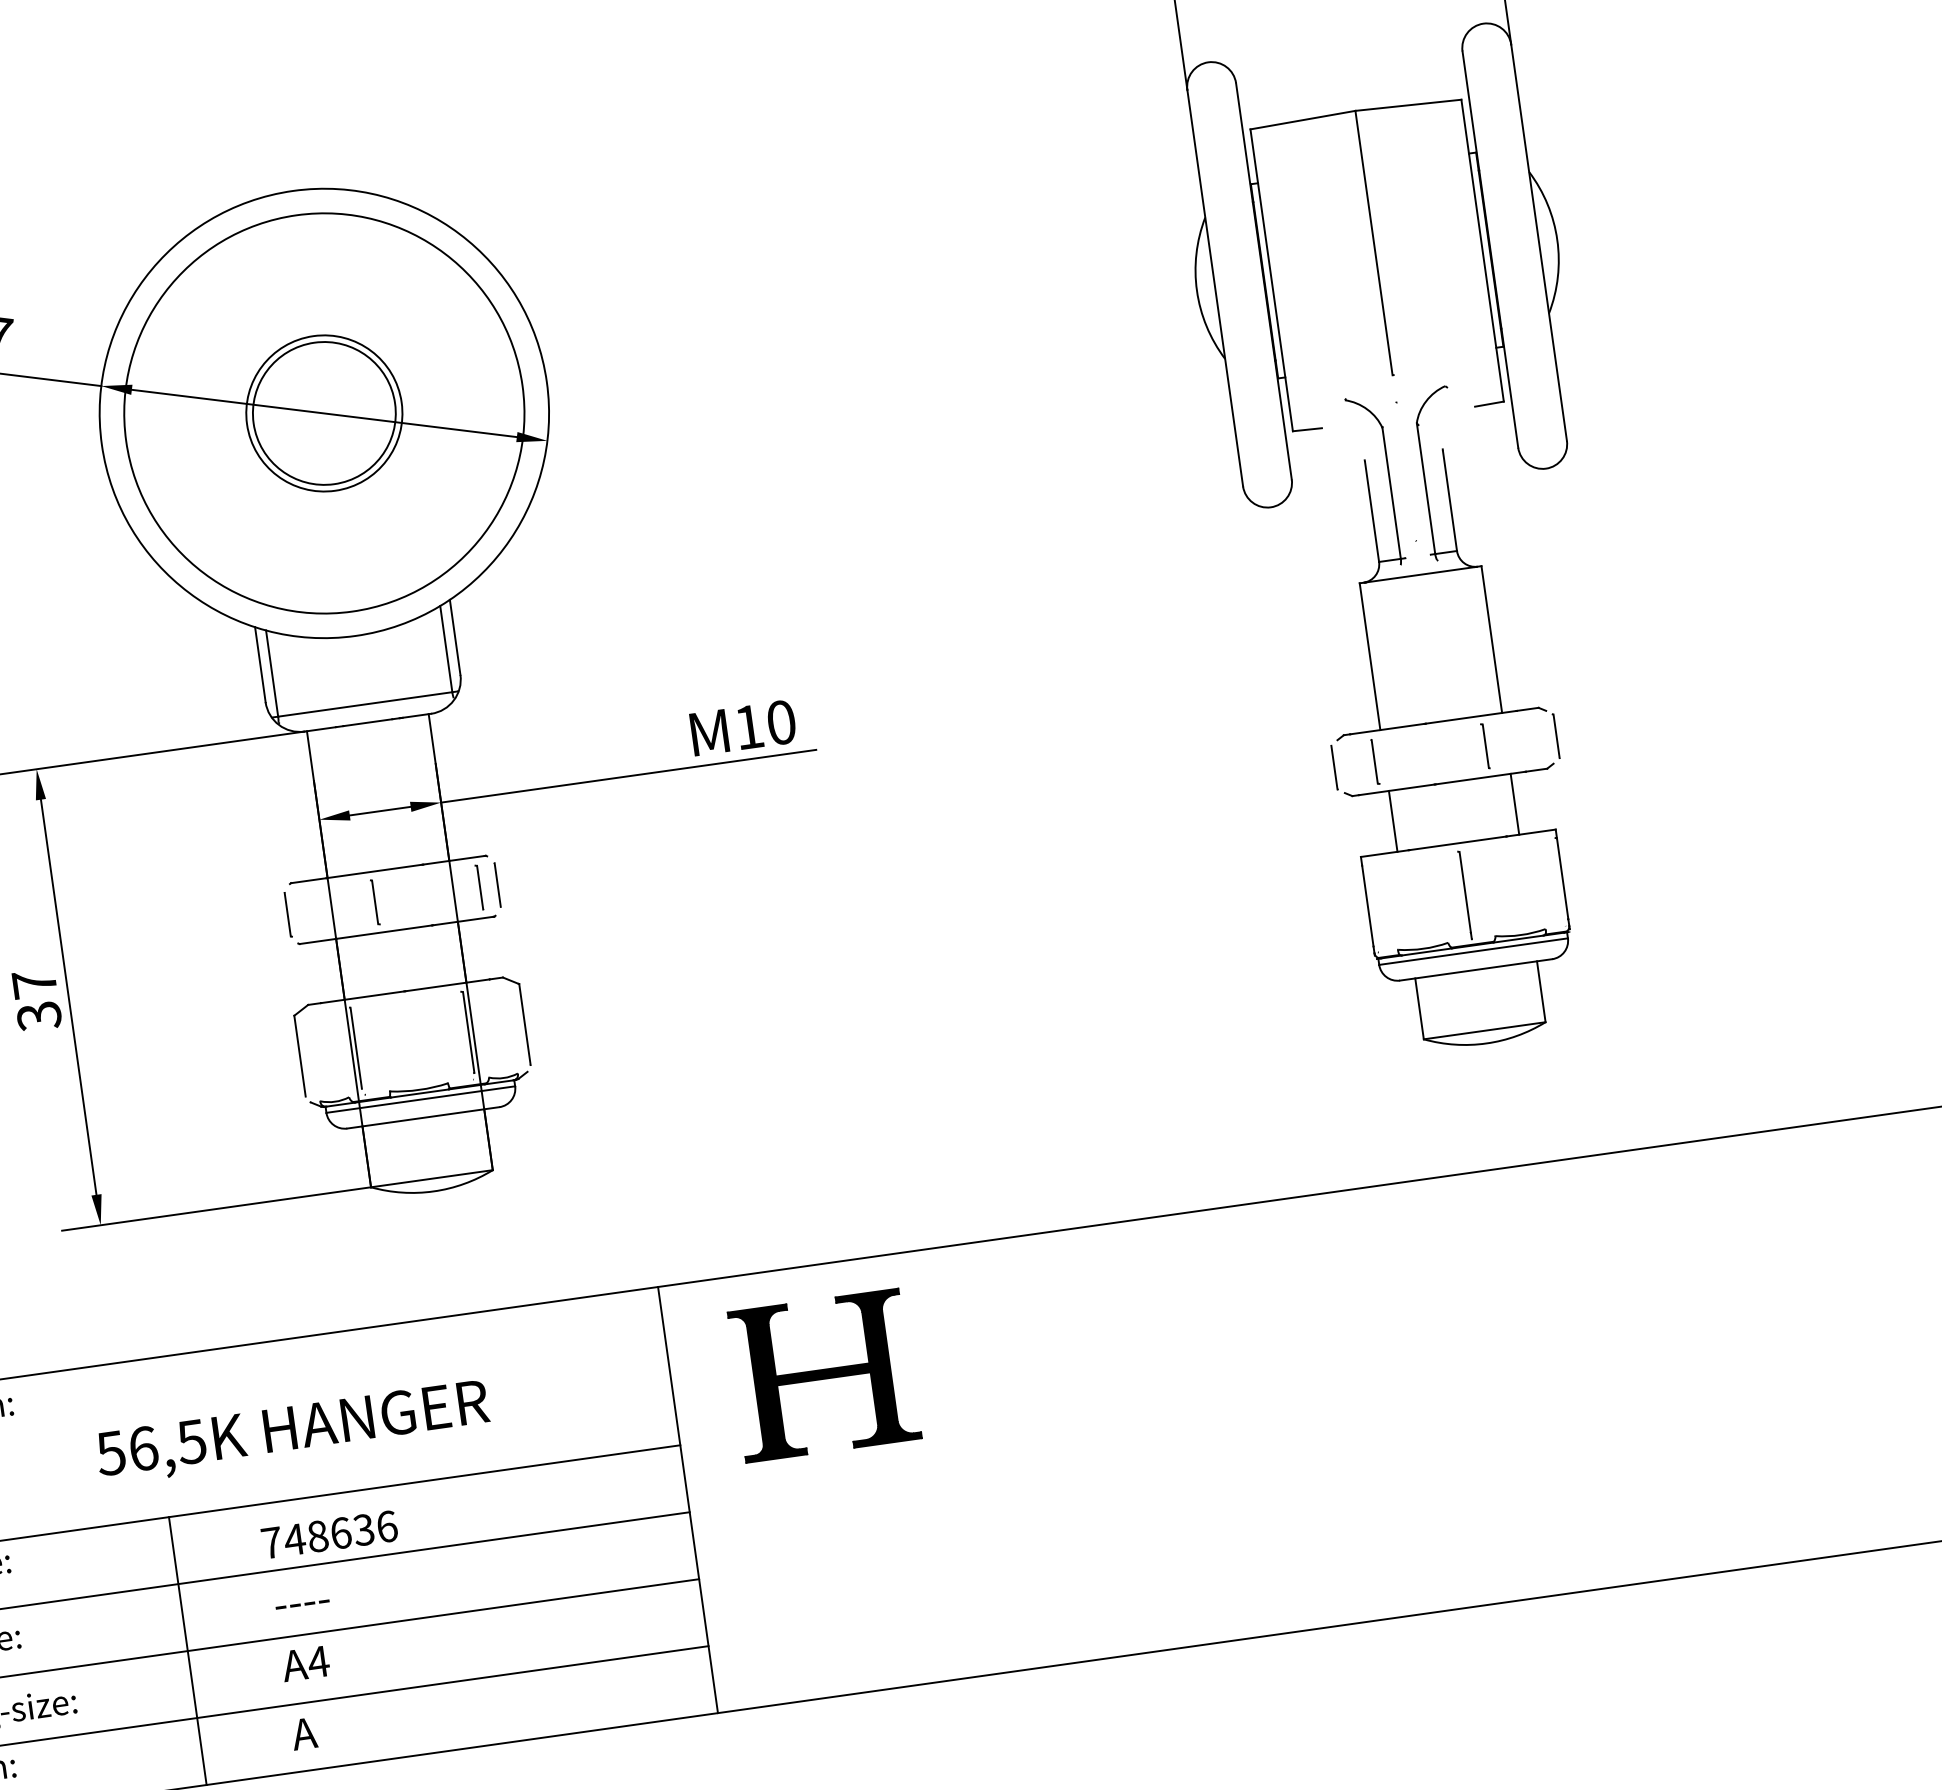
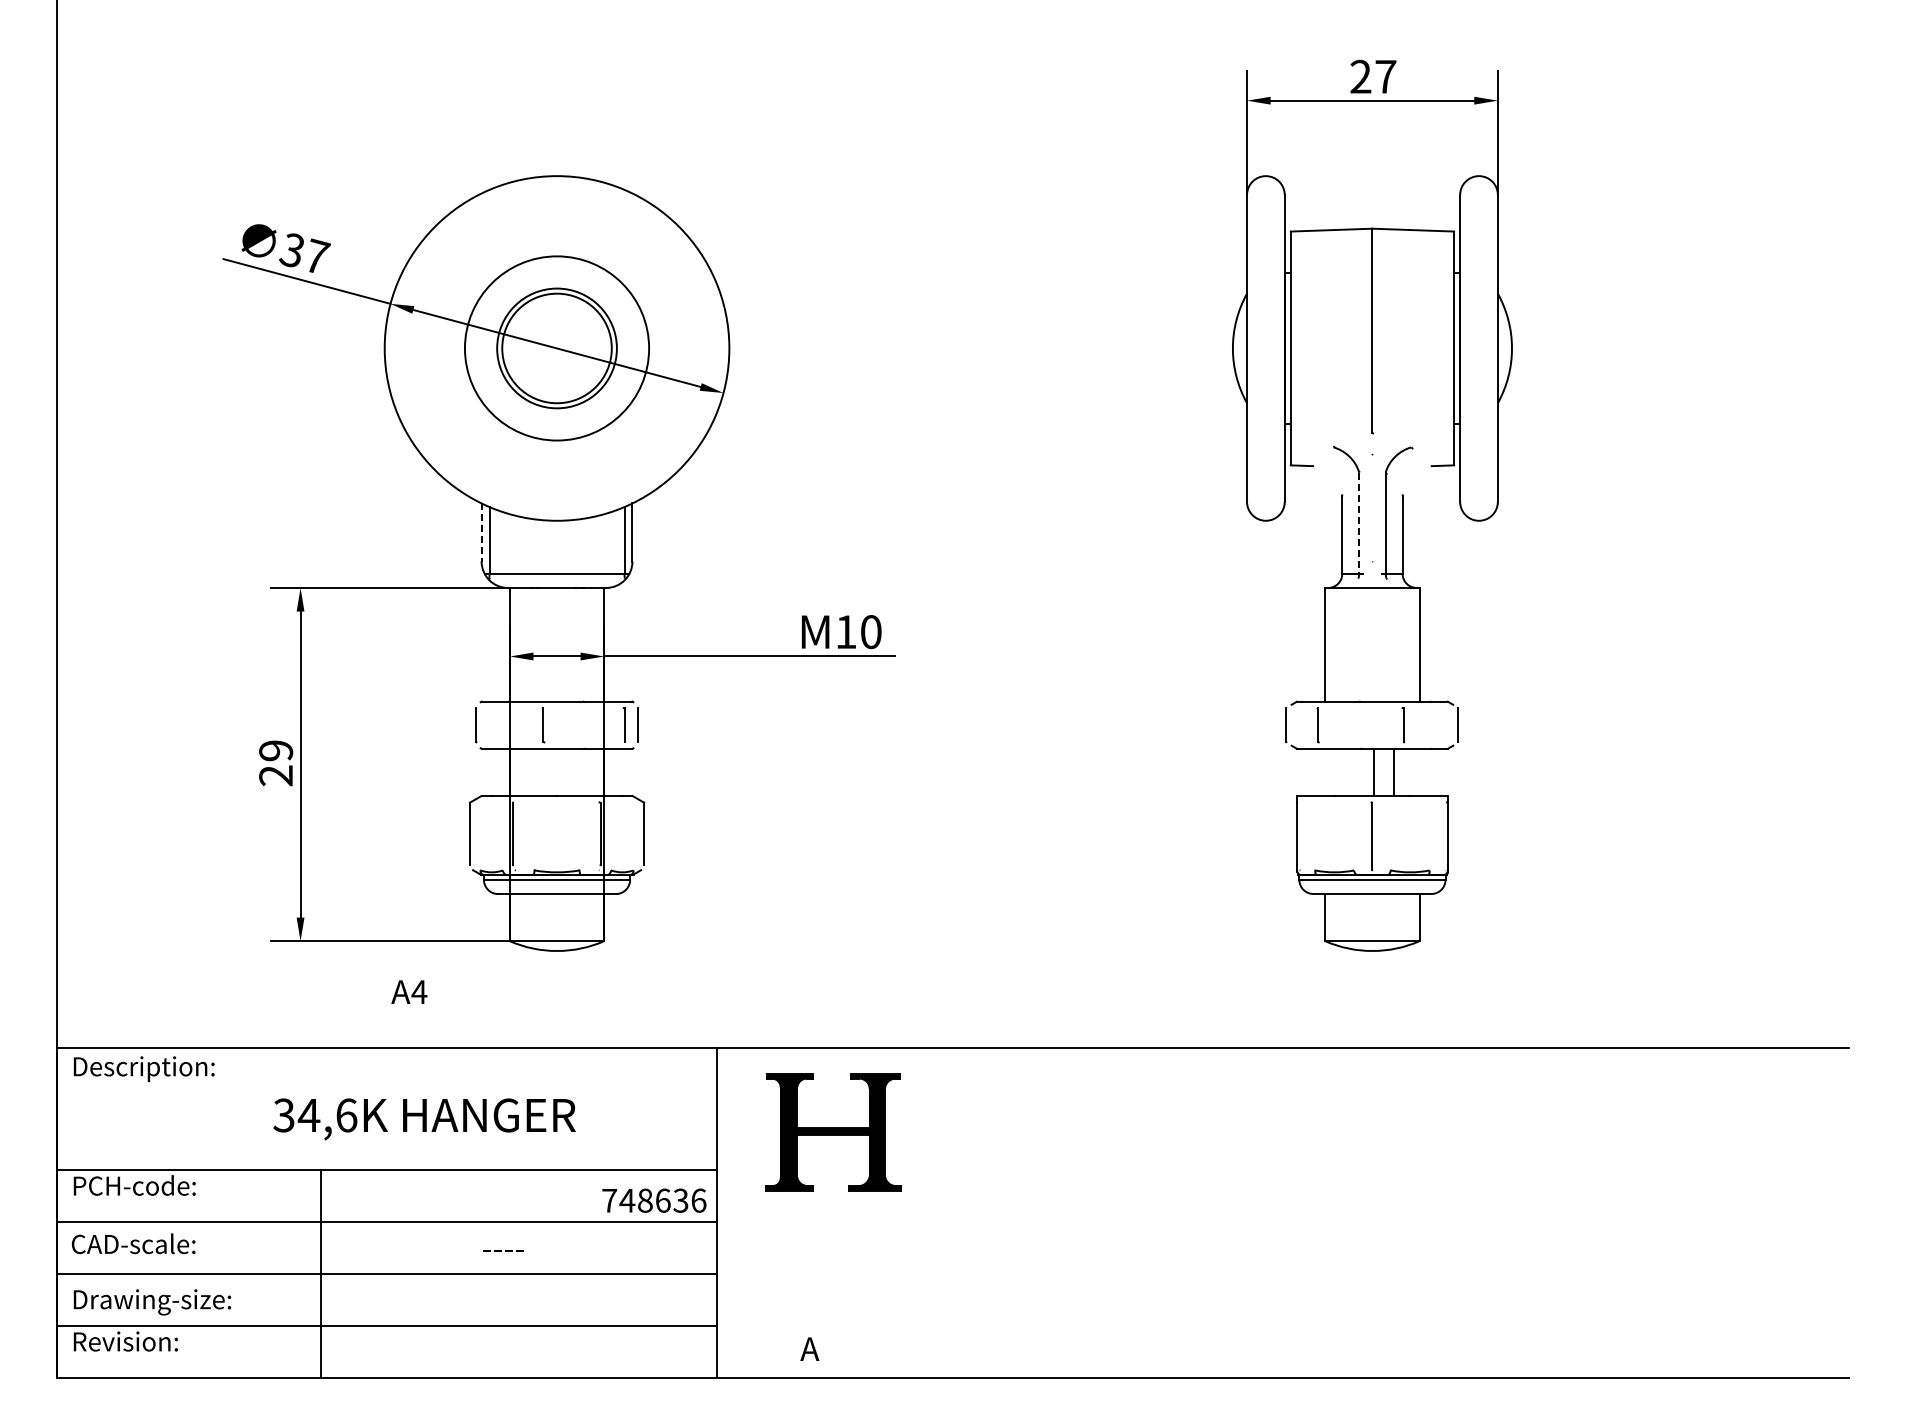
circle: (323, 413) -> (556, 348), size x0.6
line: (1392, 493) -> (1359, 523), solid -> dashed
line: (260, 664) -> (481, 532), solid -> dashed
line: (1514, 803) -> (1373, 771), moved
line: (1393, 820) -> (1394, 771), moved
text: (37, 1000) -> (276, 763), 37 -> 29
text: (151, 1447) -> (315, 1115), 56,5K -> 34,6K
text: (329, 1534) -> (654, 1200), moved
text: (302, 1604) -> (503, 1250), moved
text: (305, 1662) -> (409, 991), moved
text: (303, 1733) -> (809, 1348), moved

